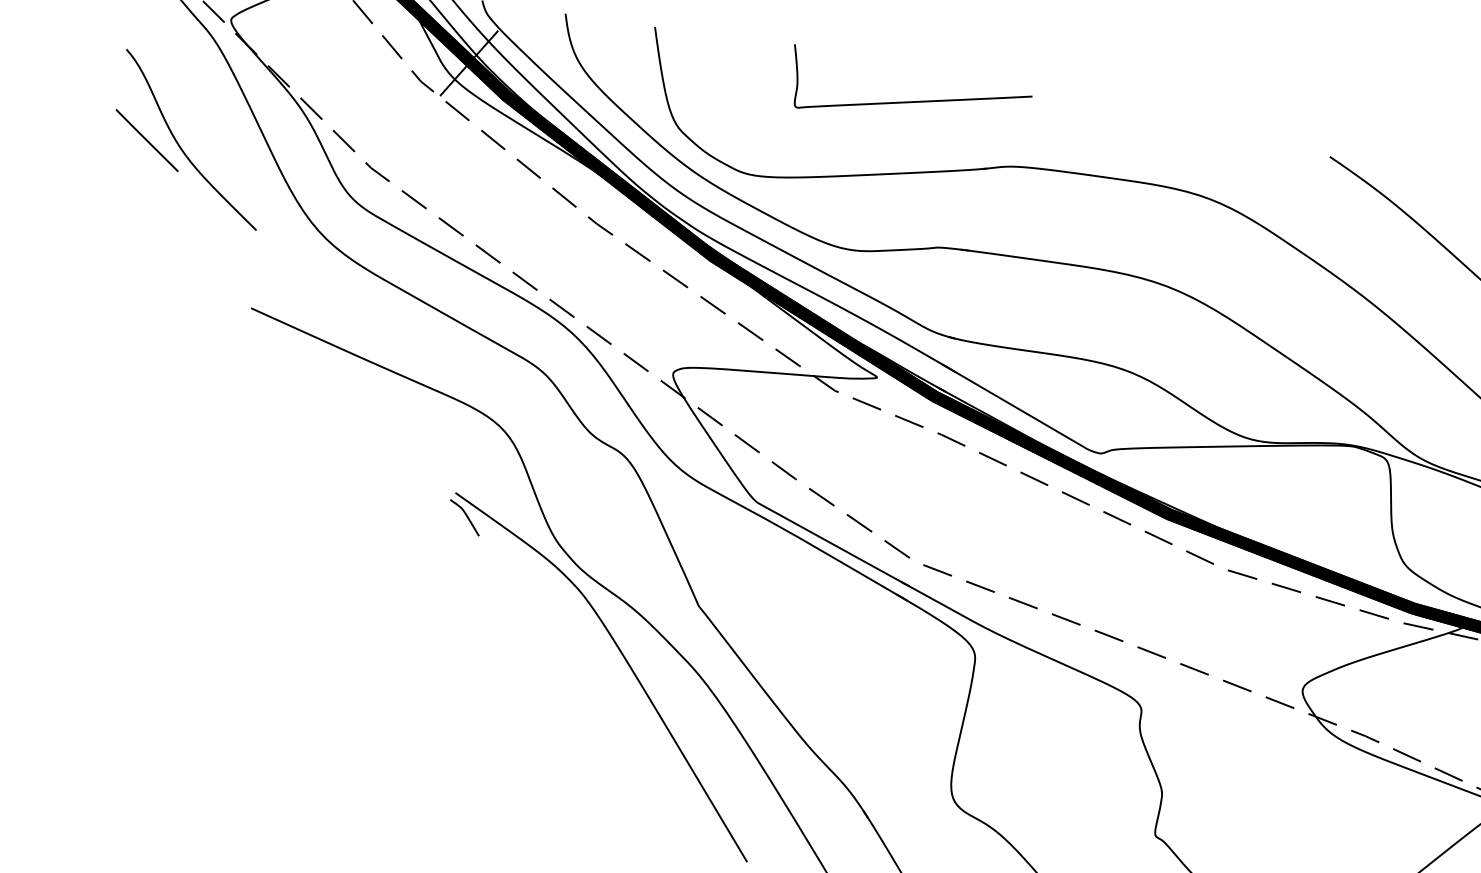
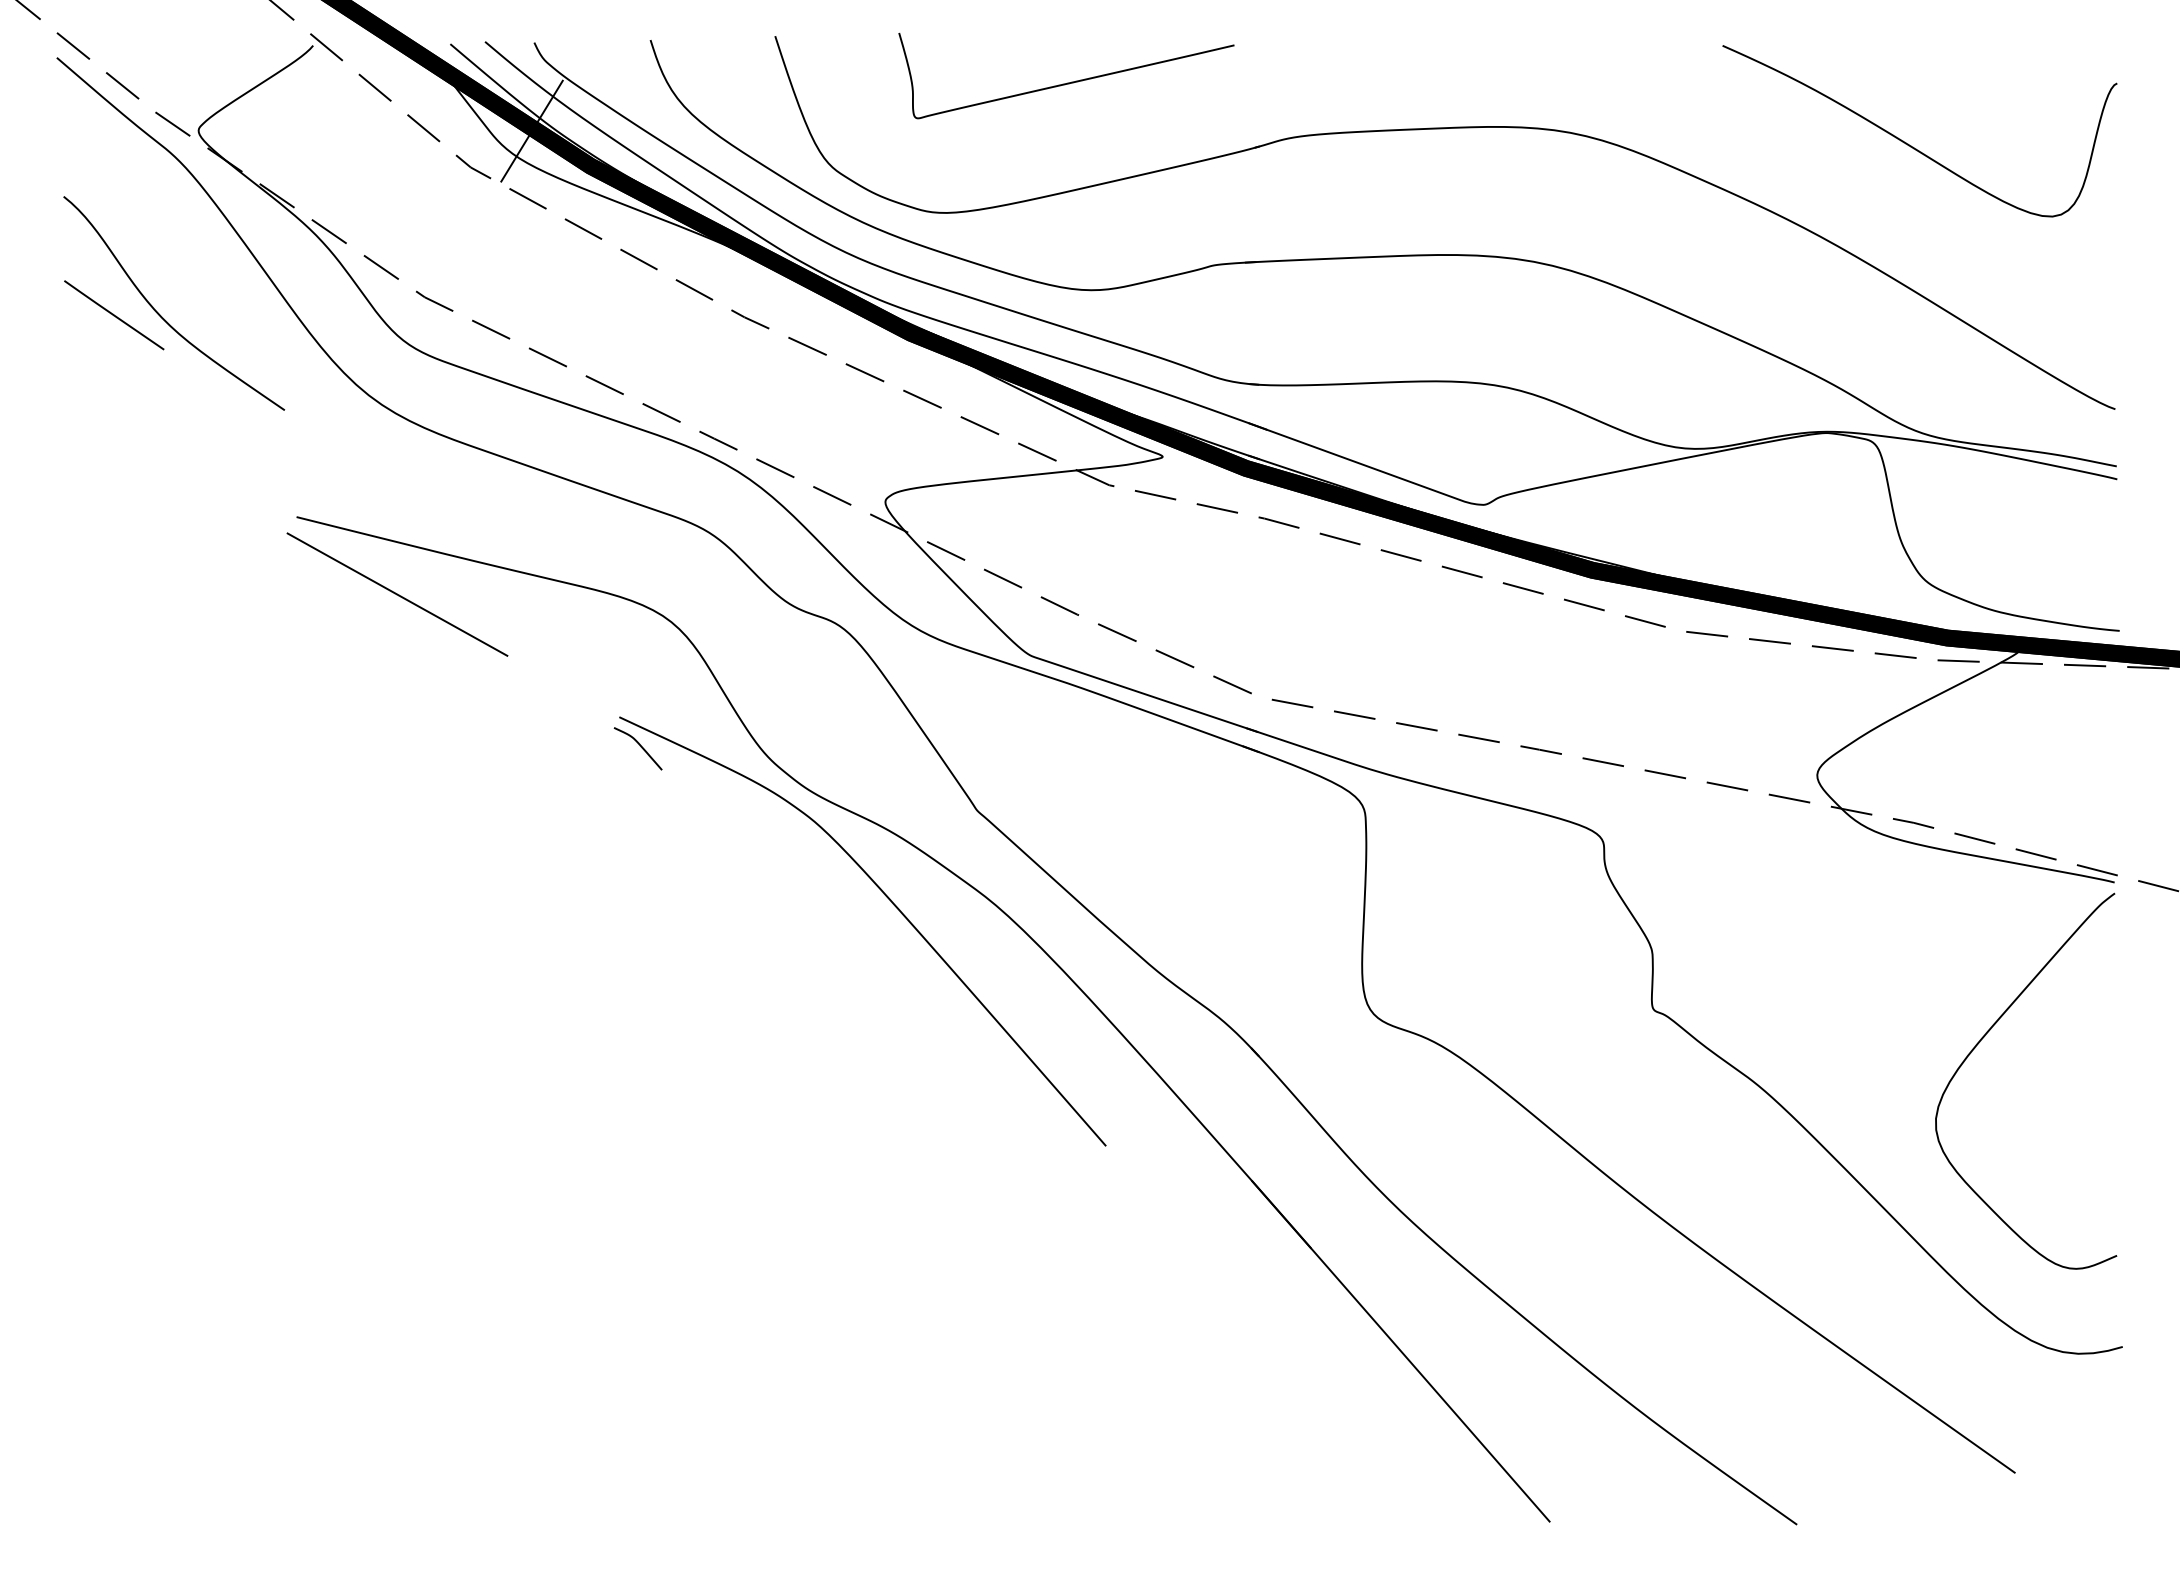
curve: (908, 101) -> (1067, 82), moved
line: (313, 376) -> (397, 594), added

